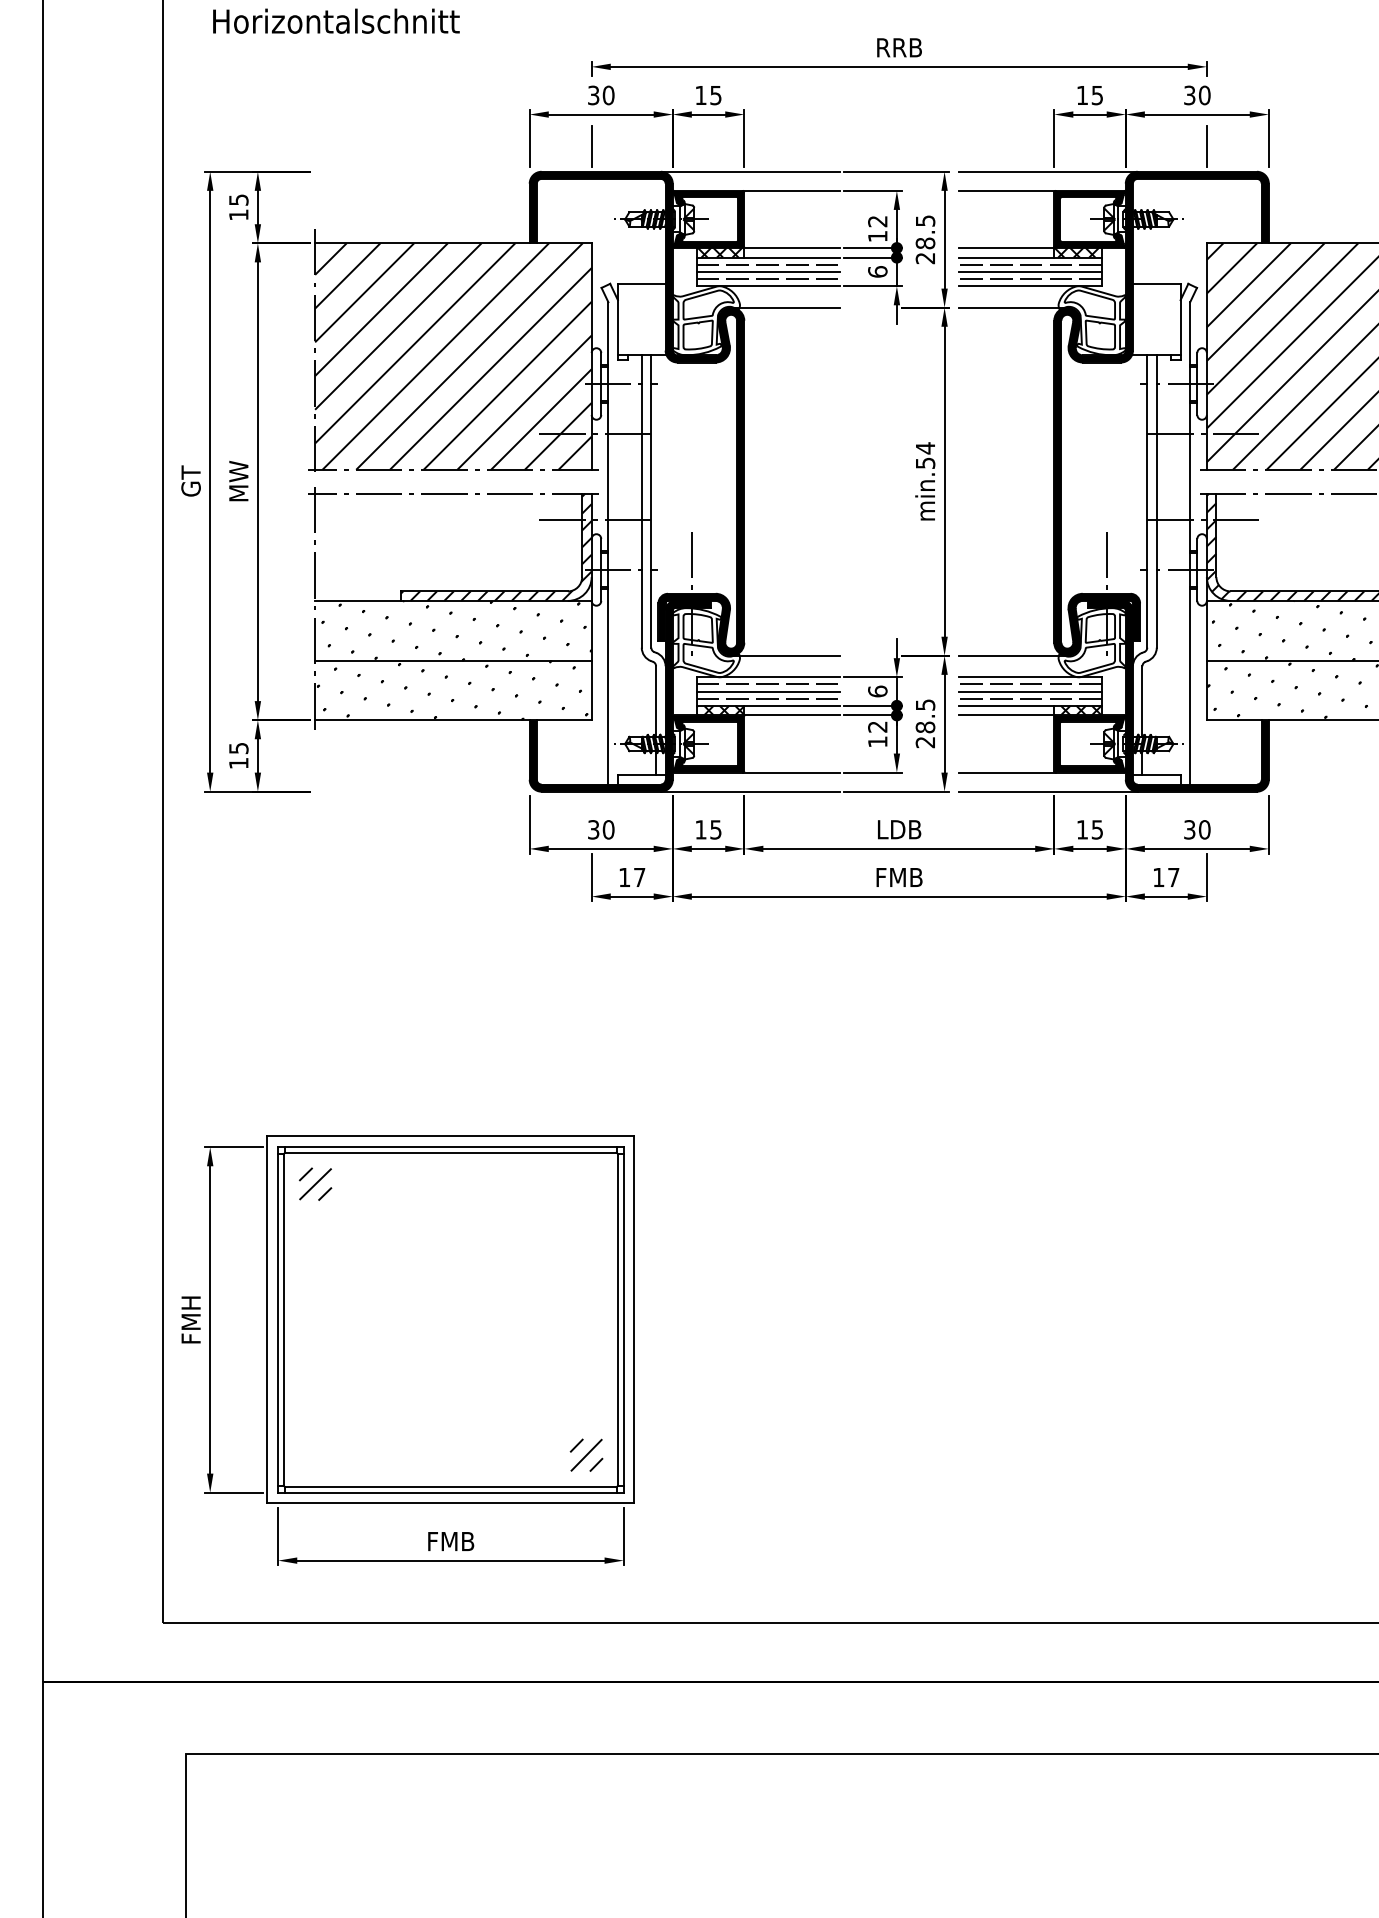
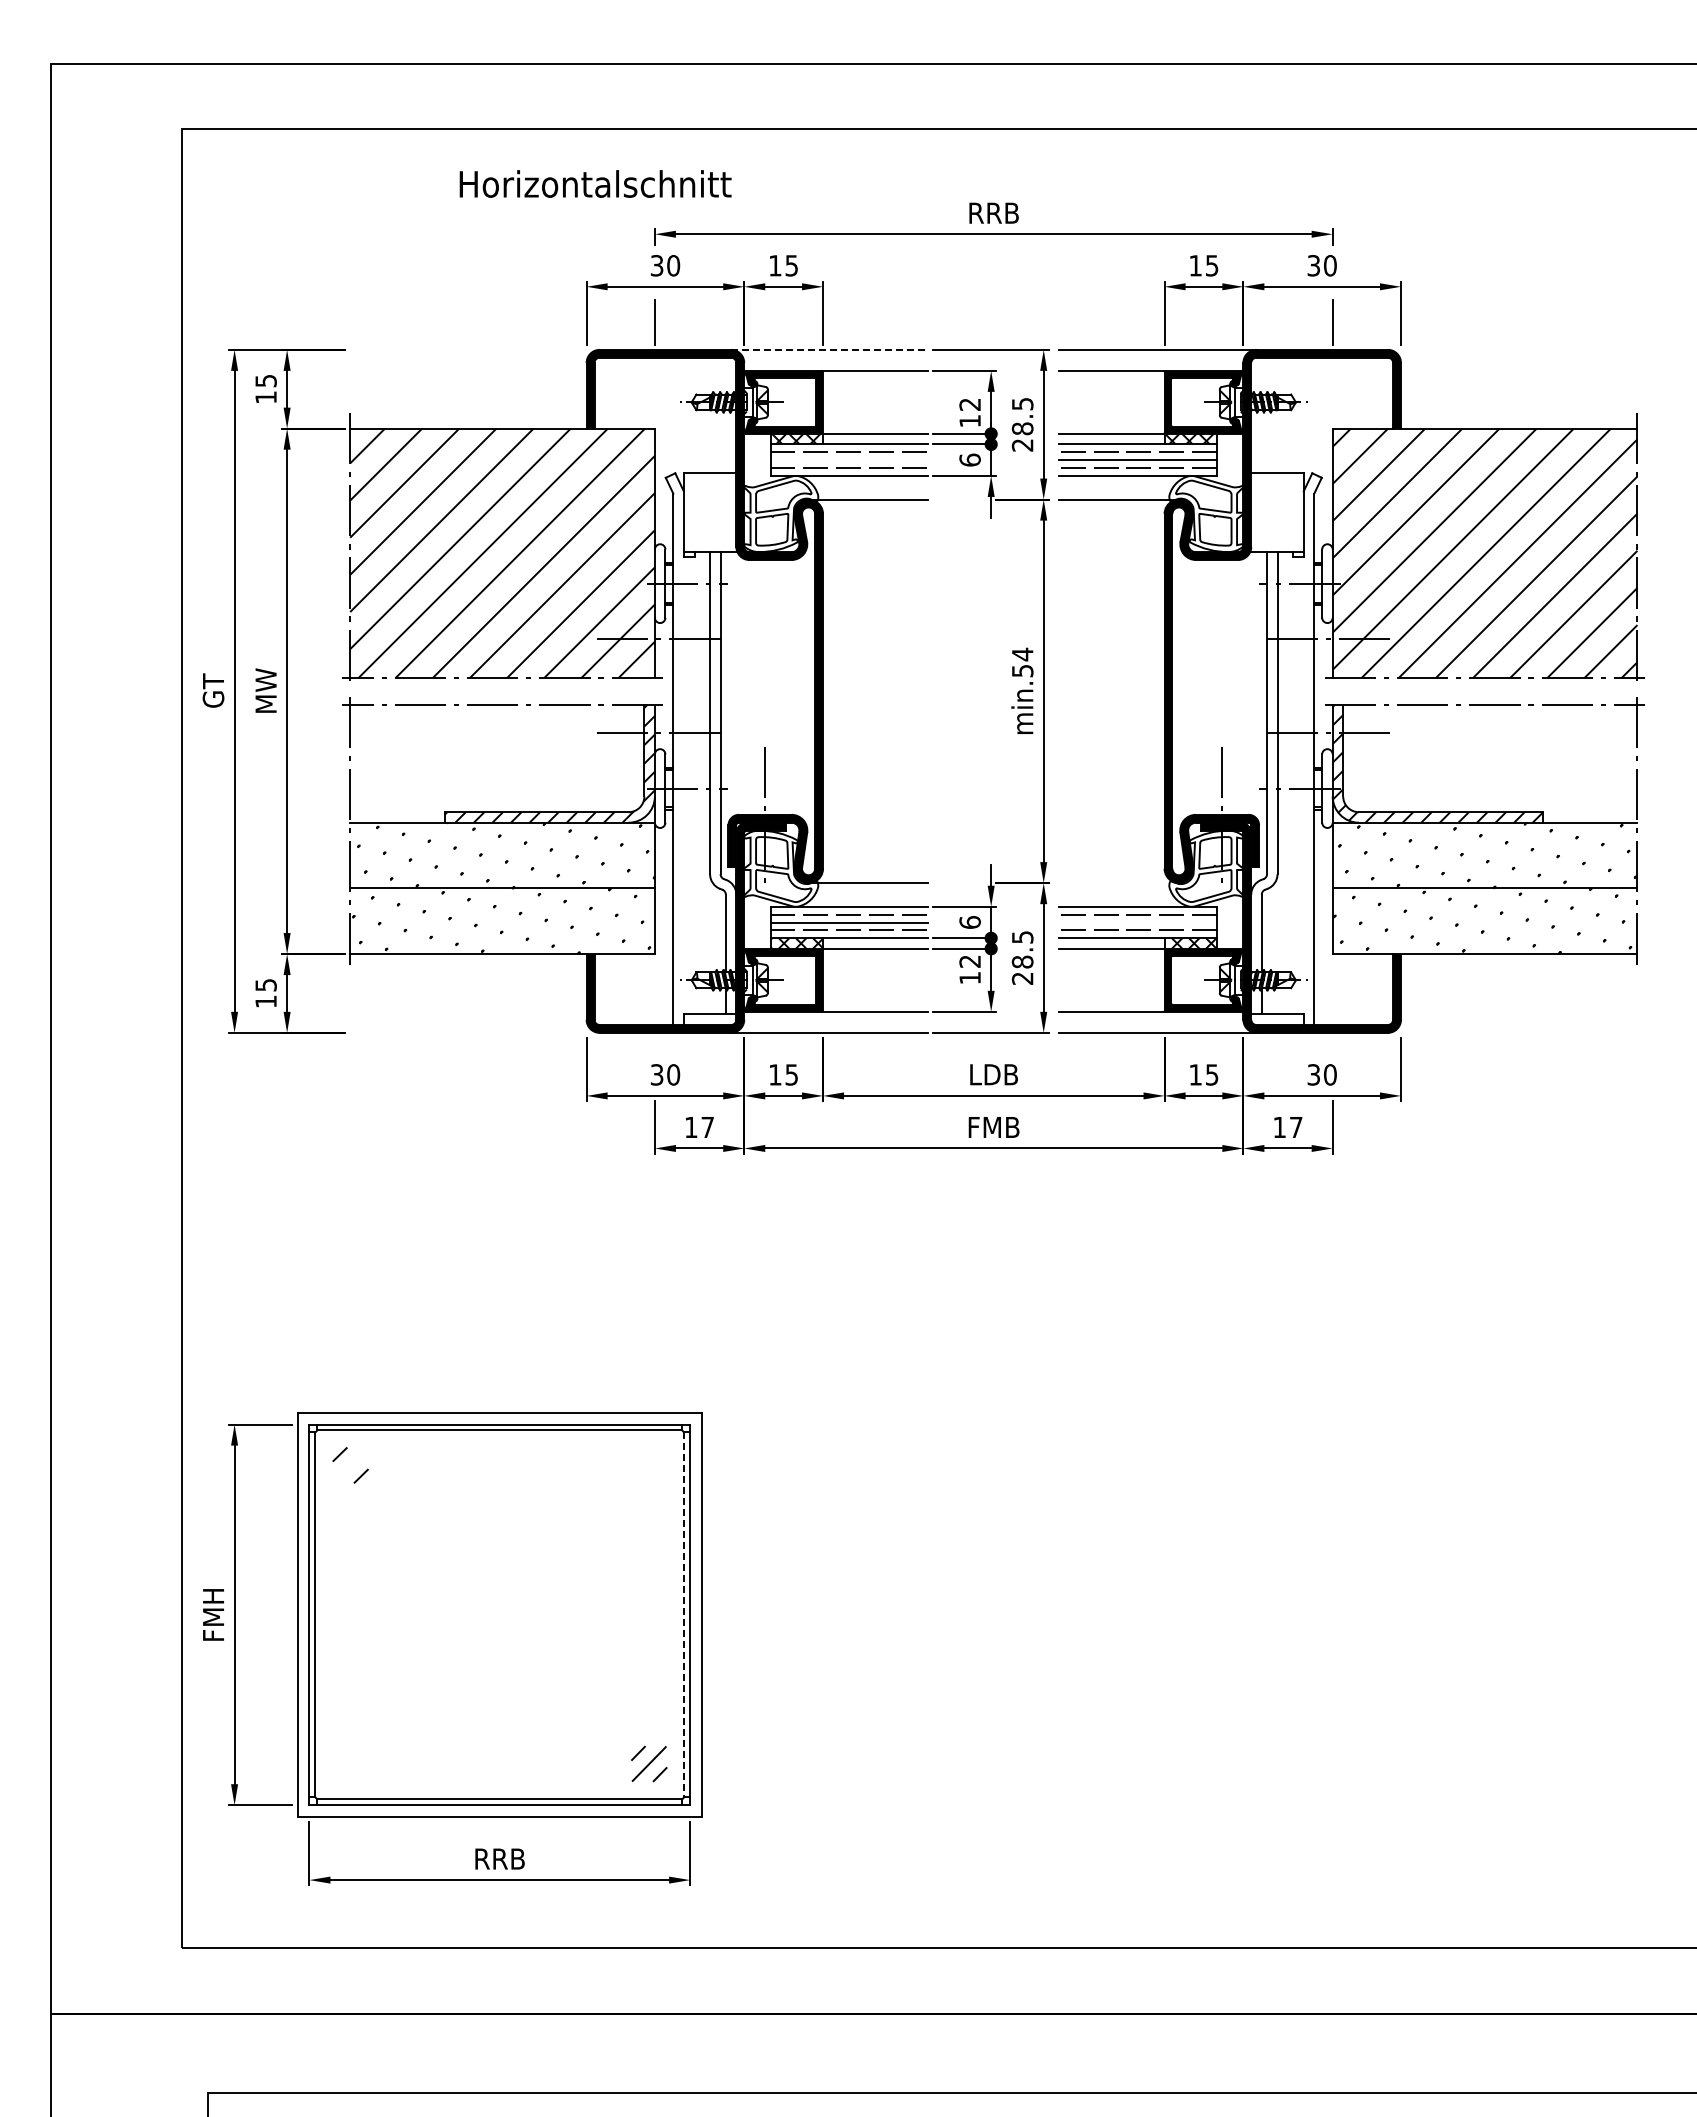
text: (336, 20) -> (595, 183), moved
line: (750, 171) -> (829, 349), solid -> dashed
line: (768, 272) -> (849, 460), removed
line: (1013, 656) -> (1119, 883), removed
line: (1030, 691) -> (1138, 922), removed
line: (315, 1183) -> (350, 1464), removed
line: (618, 1320) -> (684, 1615), solid -> dashed
text: (450, 1541) -> (499, 1858), FMB -> RRB

